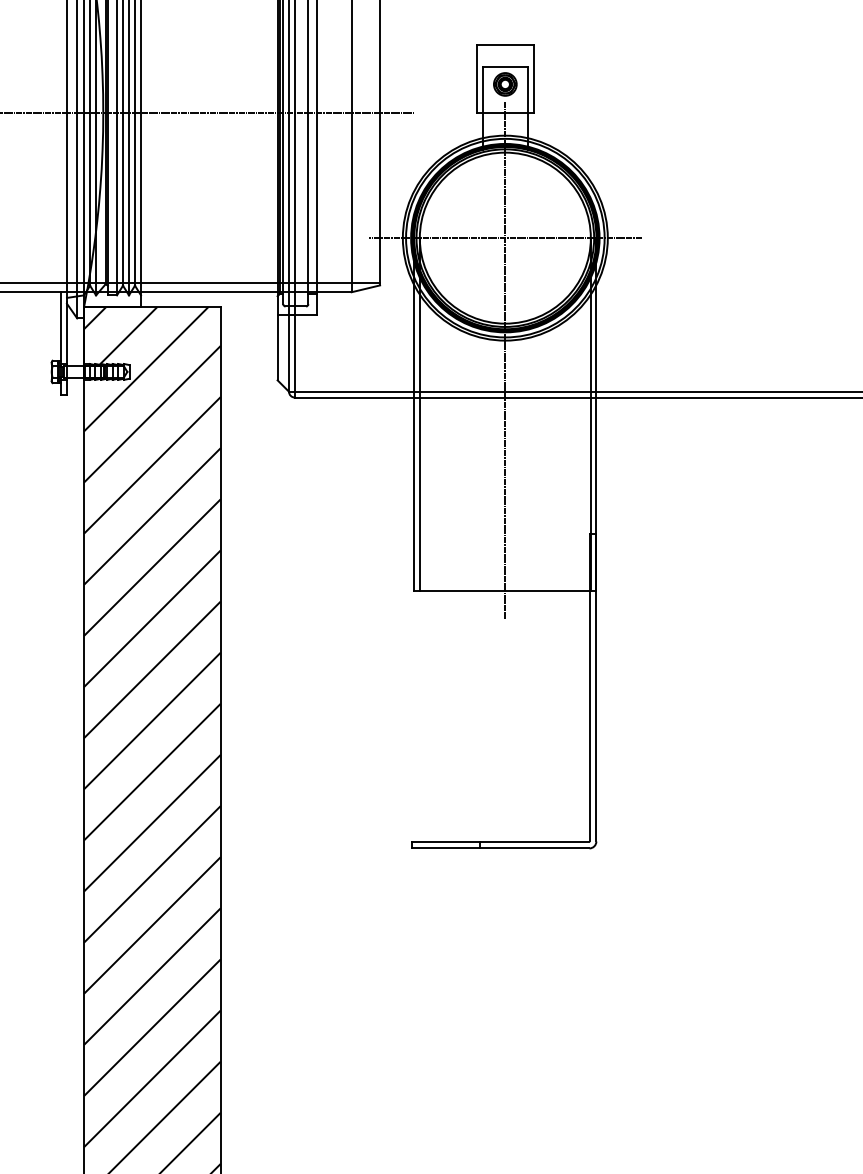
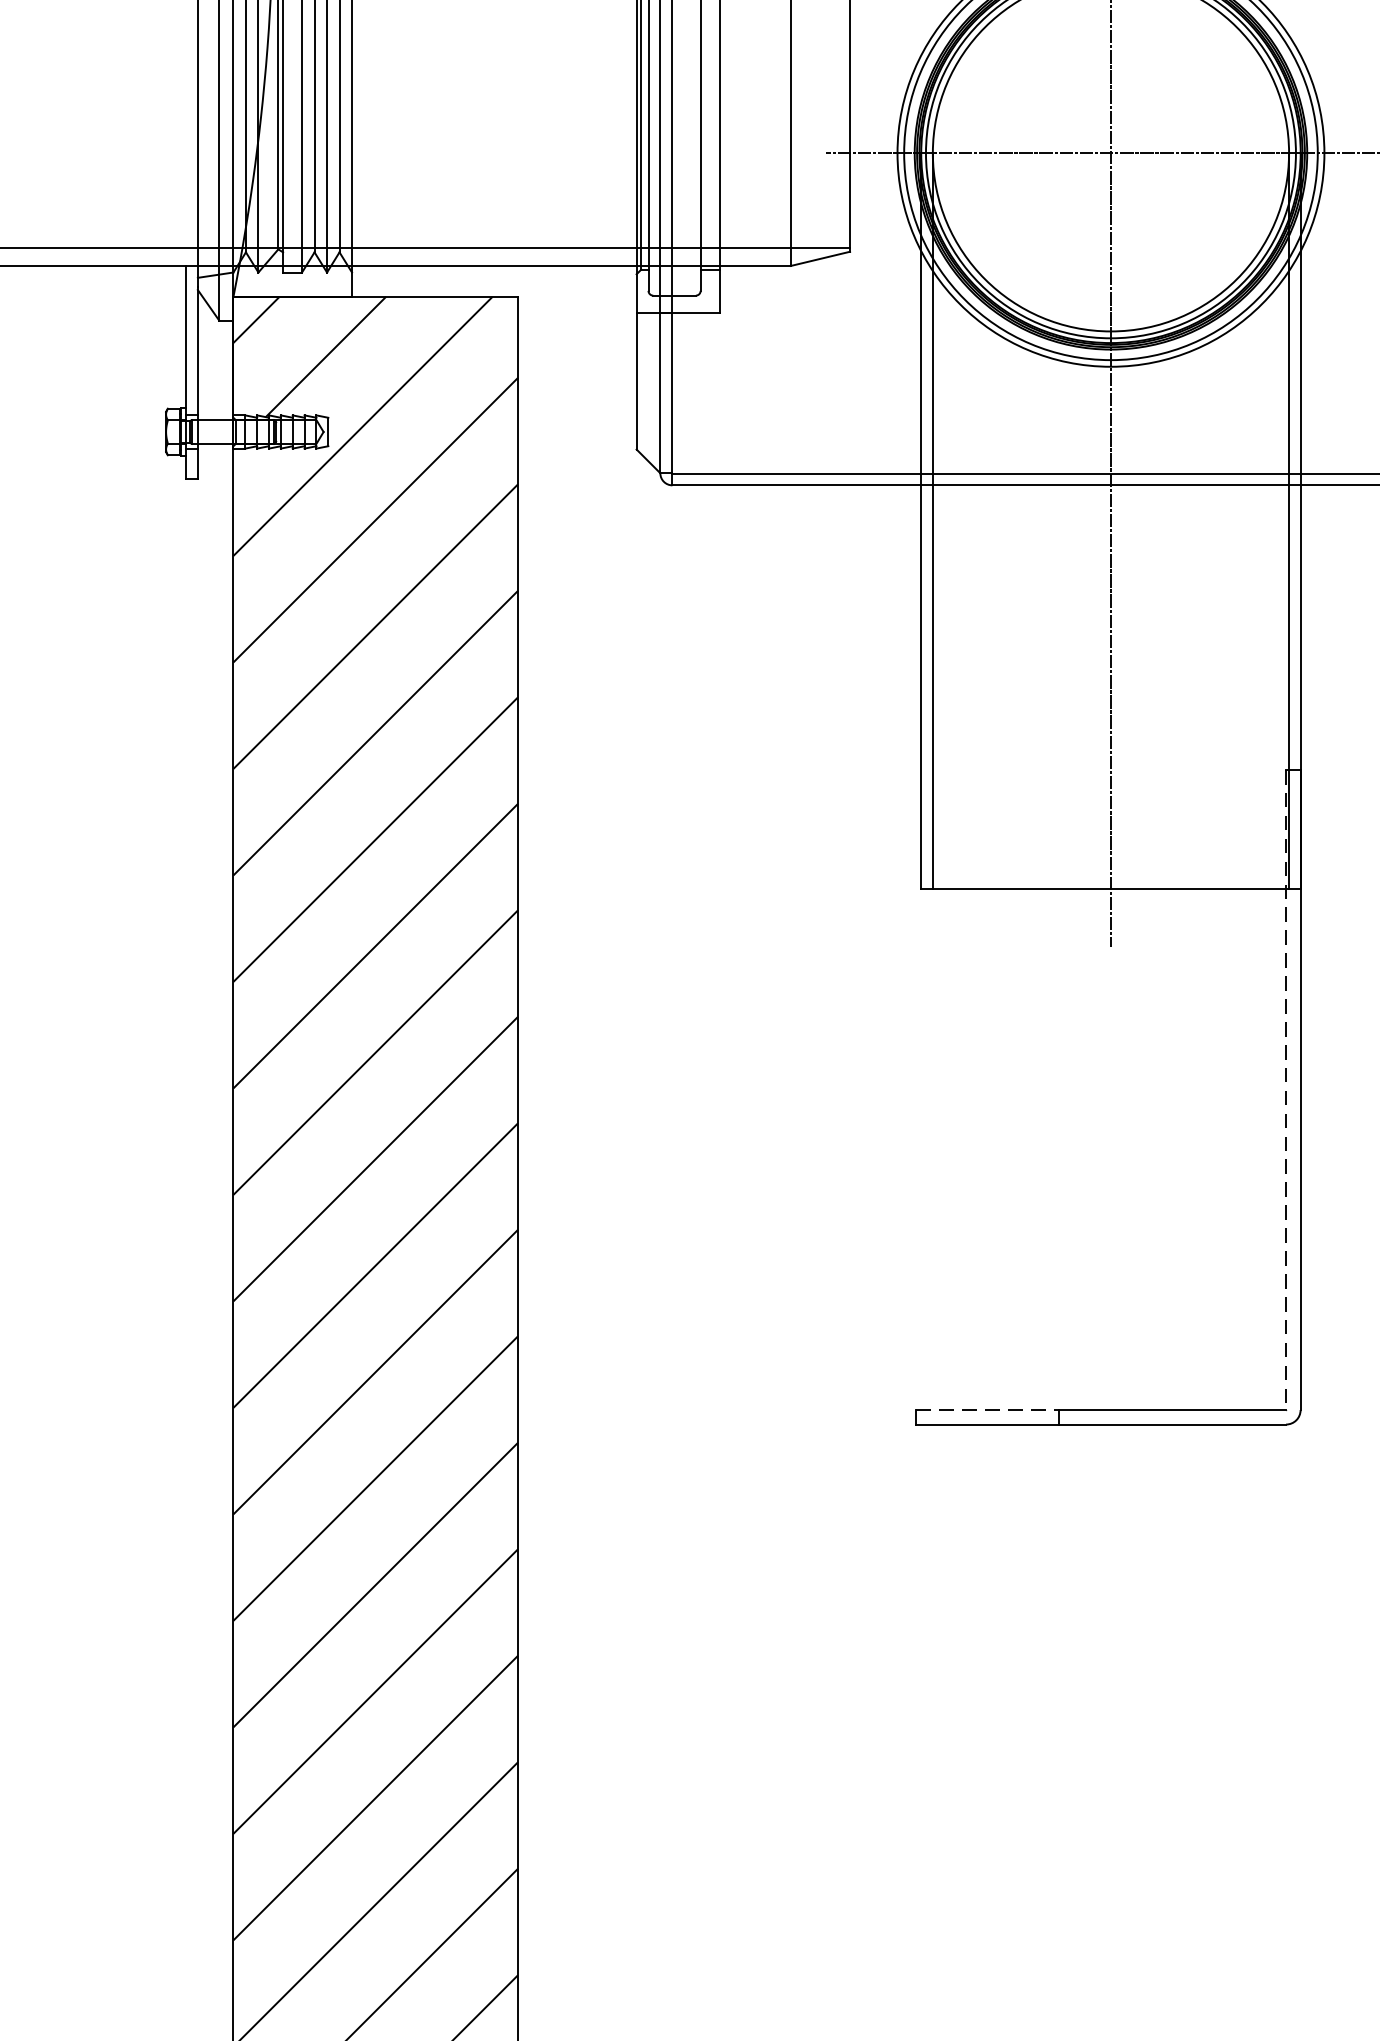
line: (589, 687) -> (1286, 1089), solid -> dashed
line: (446, 841) -> (988, 1410), solid -> dashed

